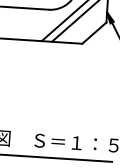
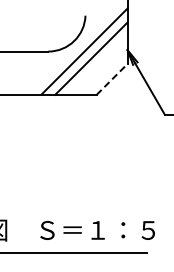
line: (94, 33) -> (112, 79), solid -> dashed

